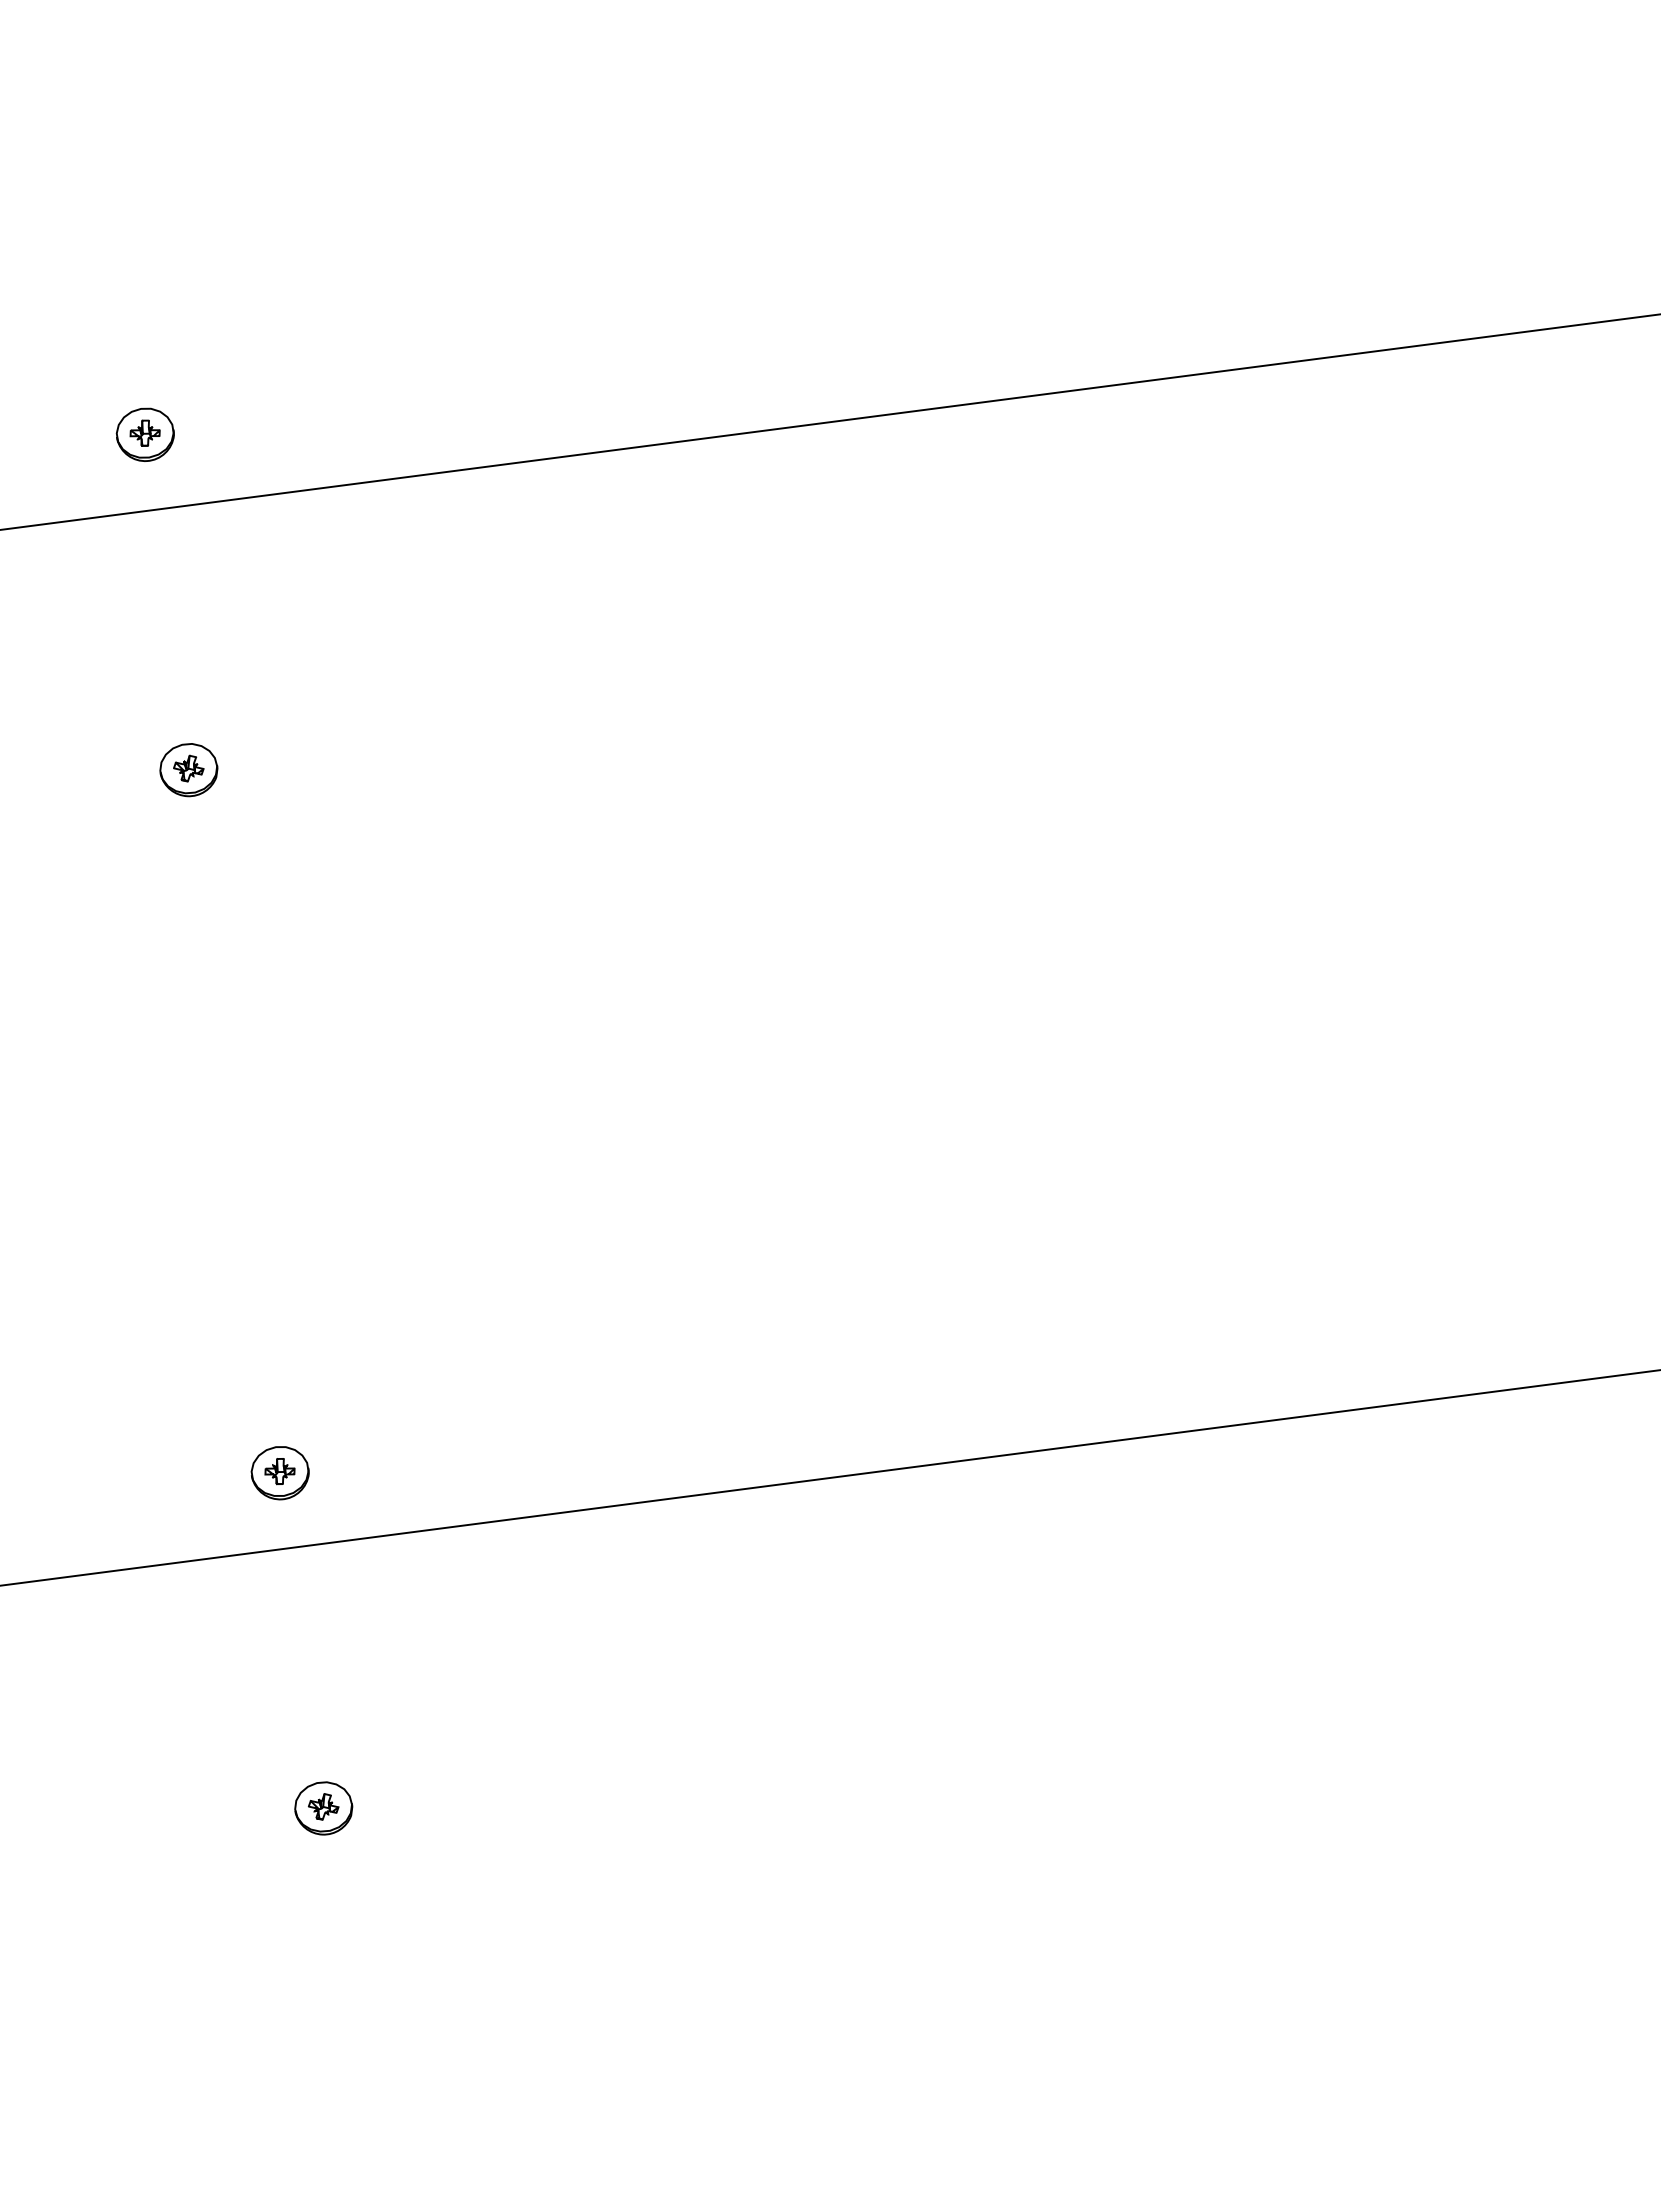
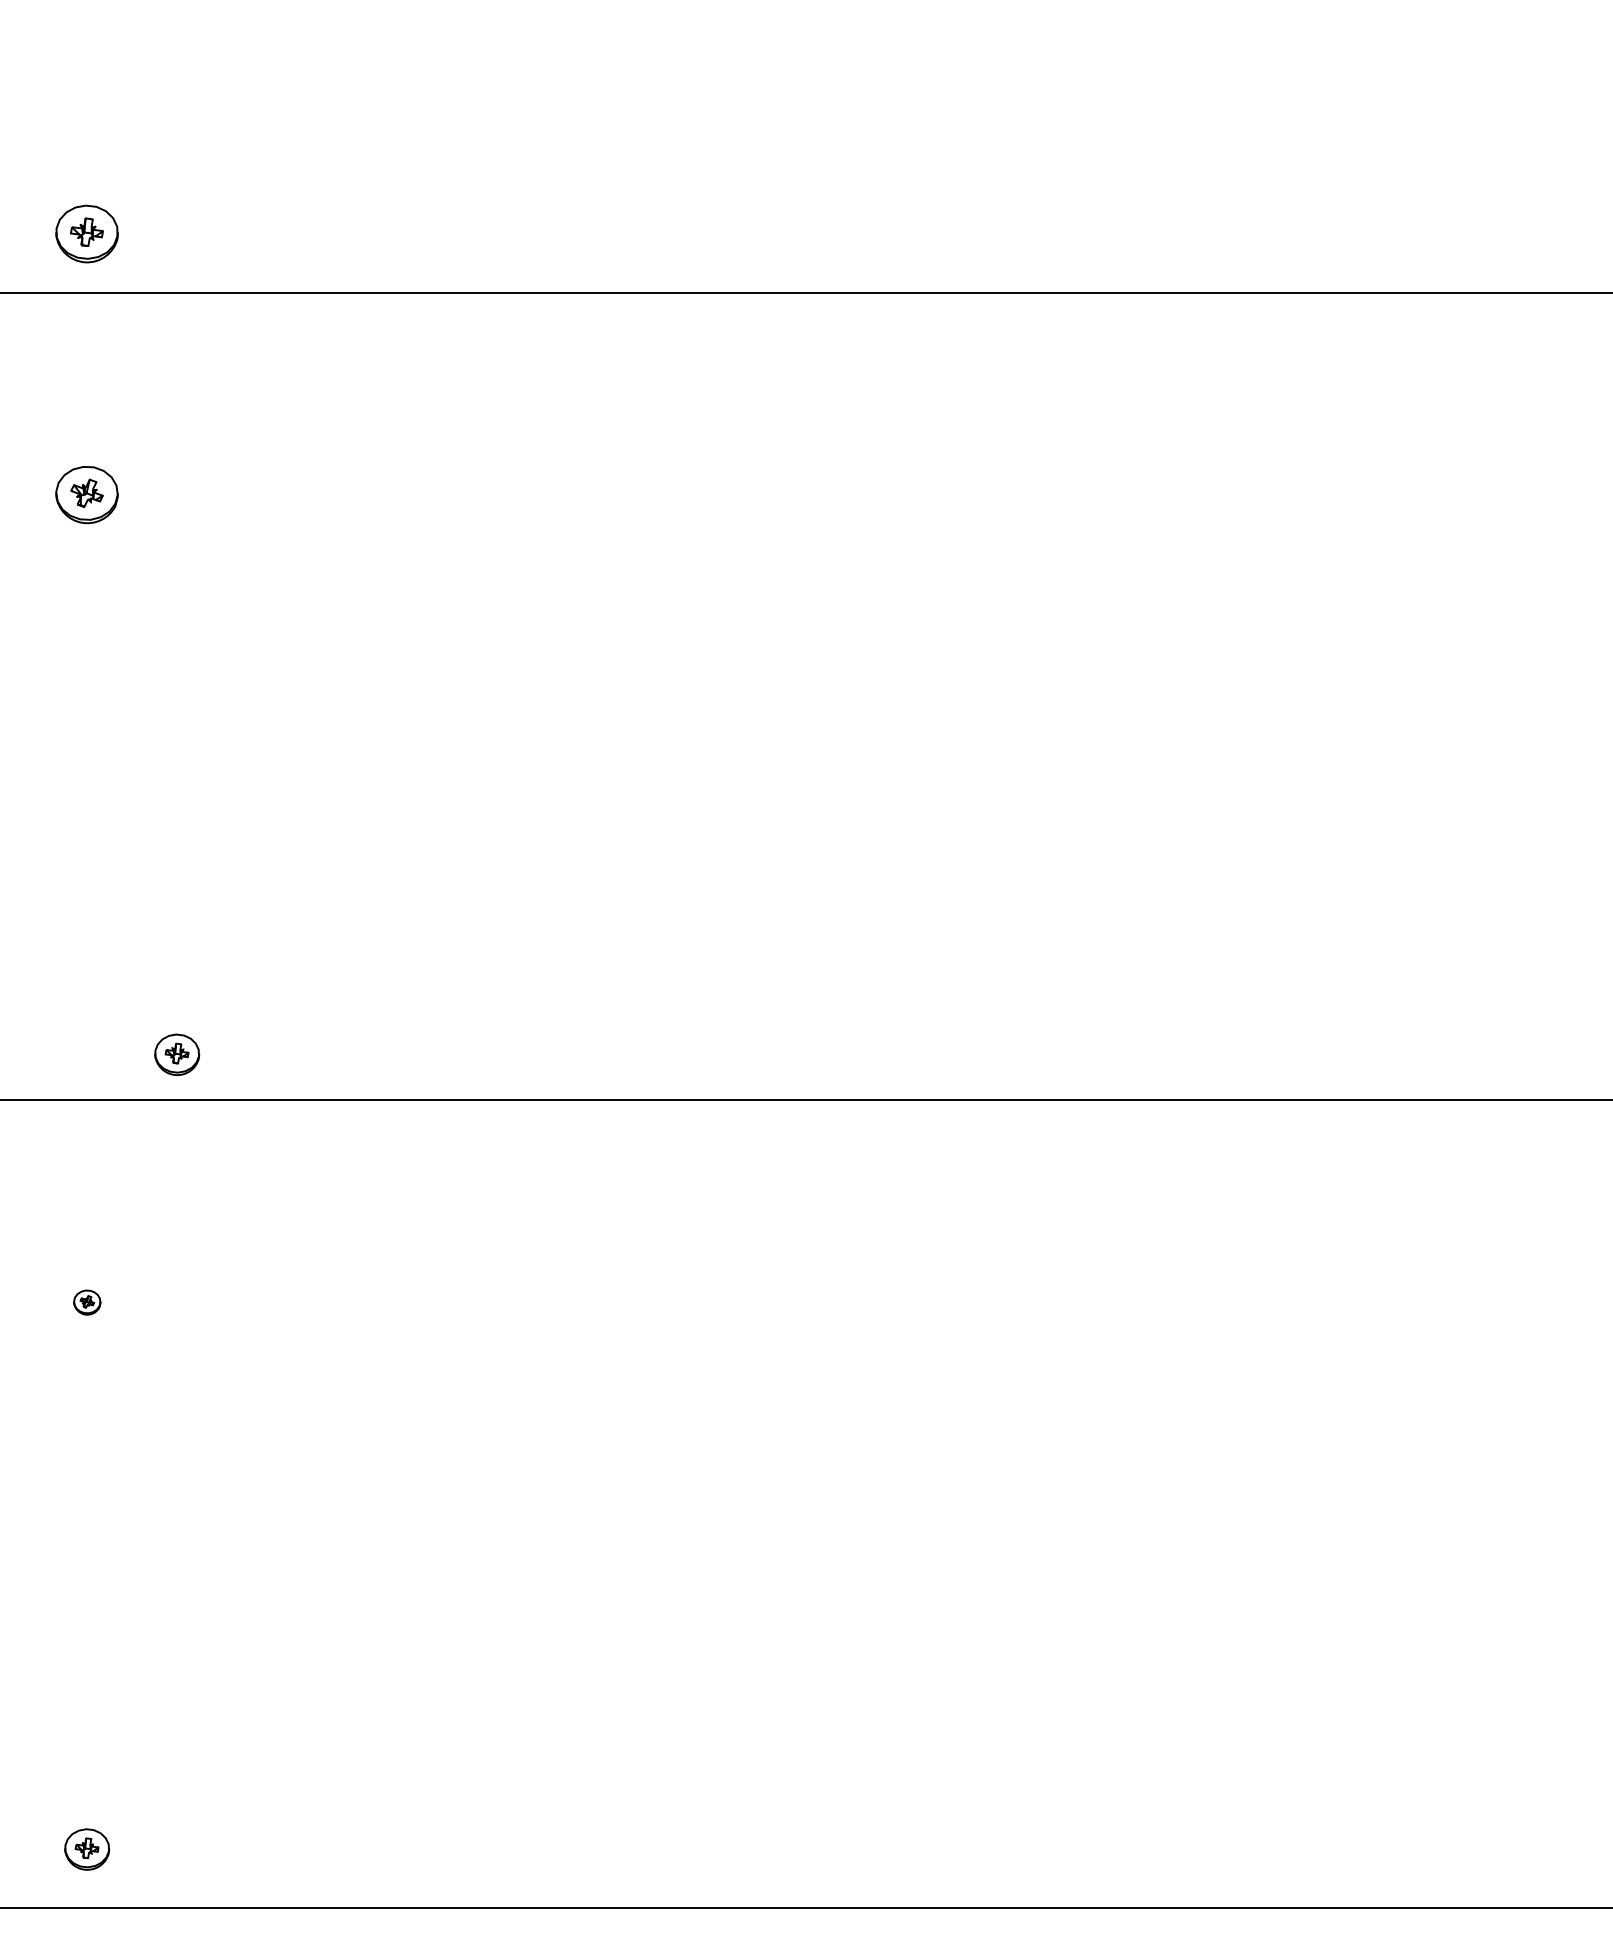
part: (145, 435) -> (87, 234), size x1.4
part: (189, 769) -> (87, 494), size x1.4
part: (280, 1472) -> (177, 1054), moved
part: (324, 1808) -> (87, 1302), size x0.6

